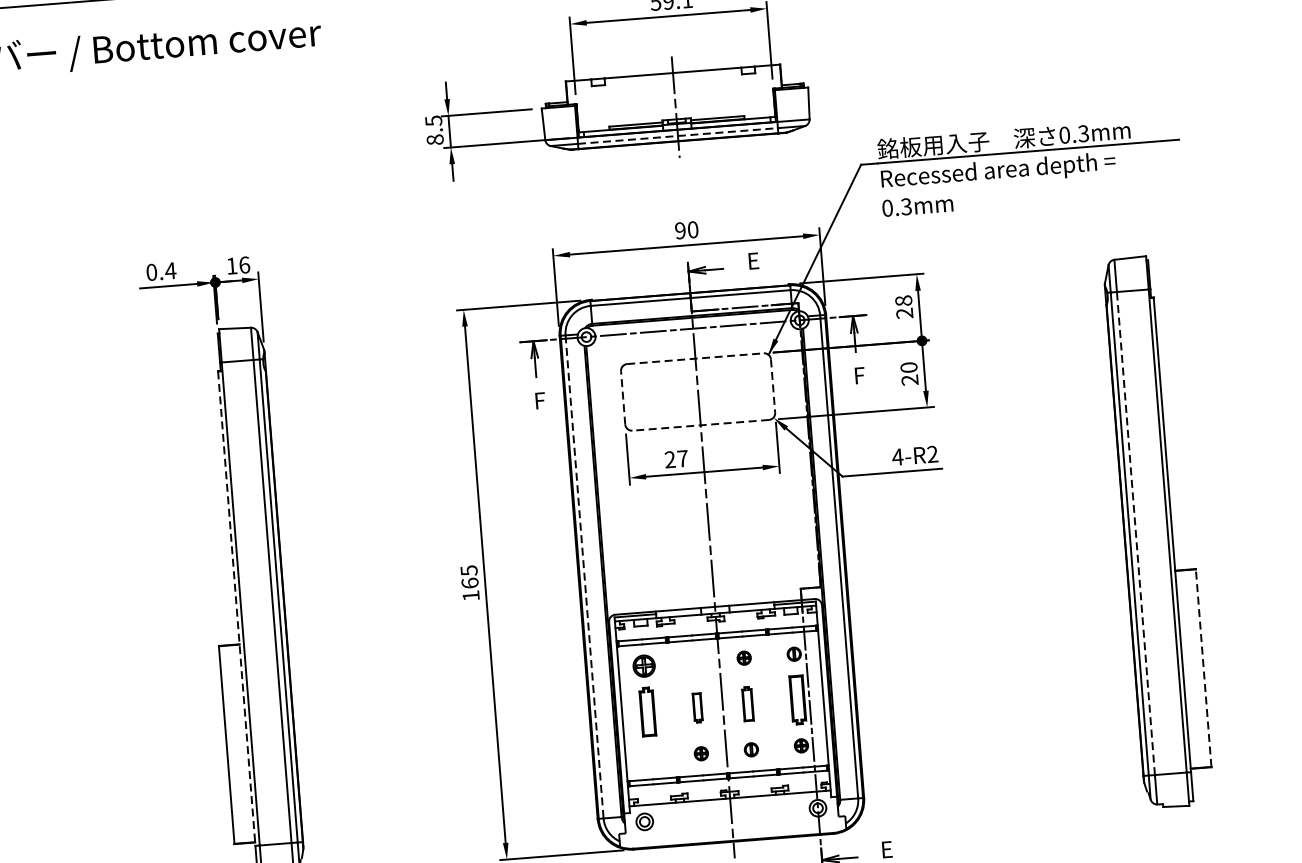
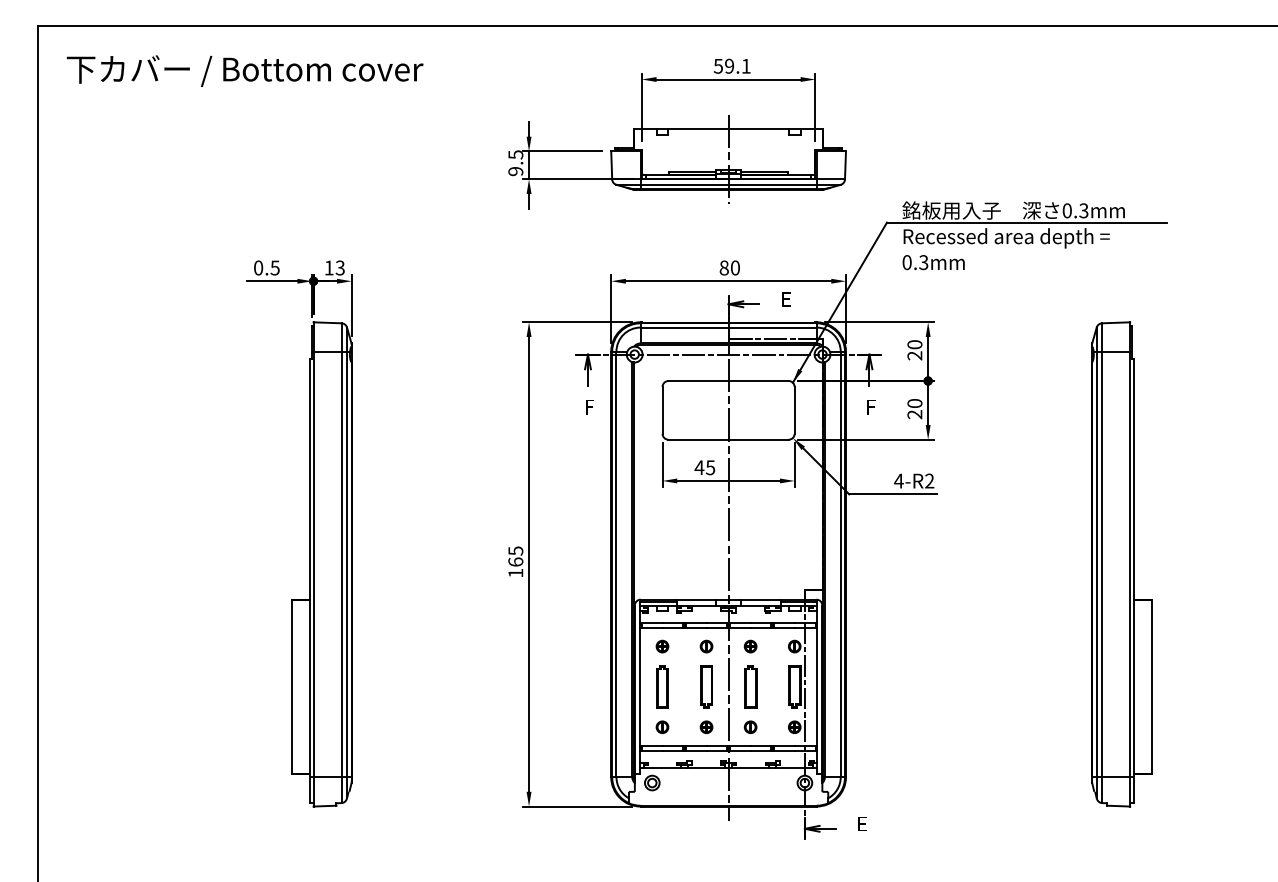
line: (678, 135) -> (729, 184), dashed -> solid
text: (434, 139) -> (515, 171), 8.5 -> 9.5
text: (679, 230) -> (723, 267), 90 -> 80
text: (243, 264) -> (339, 267), 16 -> 13
text: (170, 270) -> (275, 267), 0.4 -> 0.5
text: (904, 300) -> (915, 344), 28 -> 20
line: (696, 359) -> (729, 381), dashed -> solid
line: (772, 386) -> (794, 410), dashed -> solid
line: (623, 396) -> (662, 409), dashed -> solid
line: (700, 425) -> (728, 439), dashed -> solid
text: (675, 459) -> (704, 467), 27 -> 45
line: (1136, 533) -> (1102, 564), dashed -> solid
line: (584, 576) -> (616, 564), dashed -> solid
line: (236, 608) -> (309, 568), dashed -> solid
part: (694, 662) -> (706, 646), added
part: (644, 665) -> (662, 646), size x0.62
line: (1203, 667) -> (1152, 686), dashed -> solid
part: (747, 703) -> (750, 686), size x1.43
part: (697, 707) -> (706, 686), size x1.67
part: (651, 756) -> (662, 726), added

